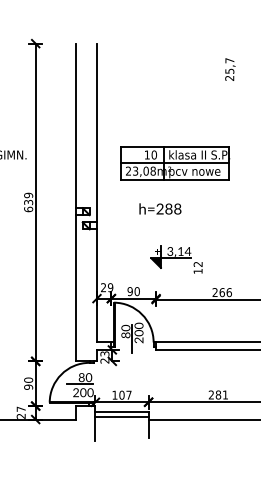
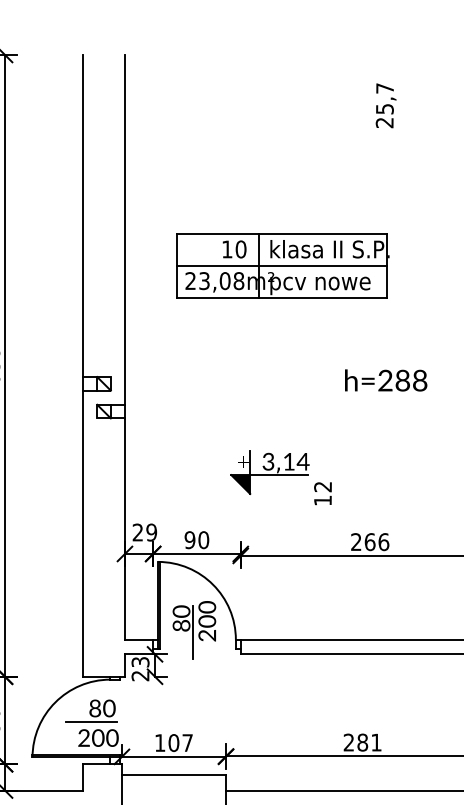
part: (175, 163) -> (282, 266), moved
text: (160, 208) -> (386, 379), moved
line: (121, 416) -> (172, 784), removed

